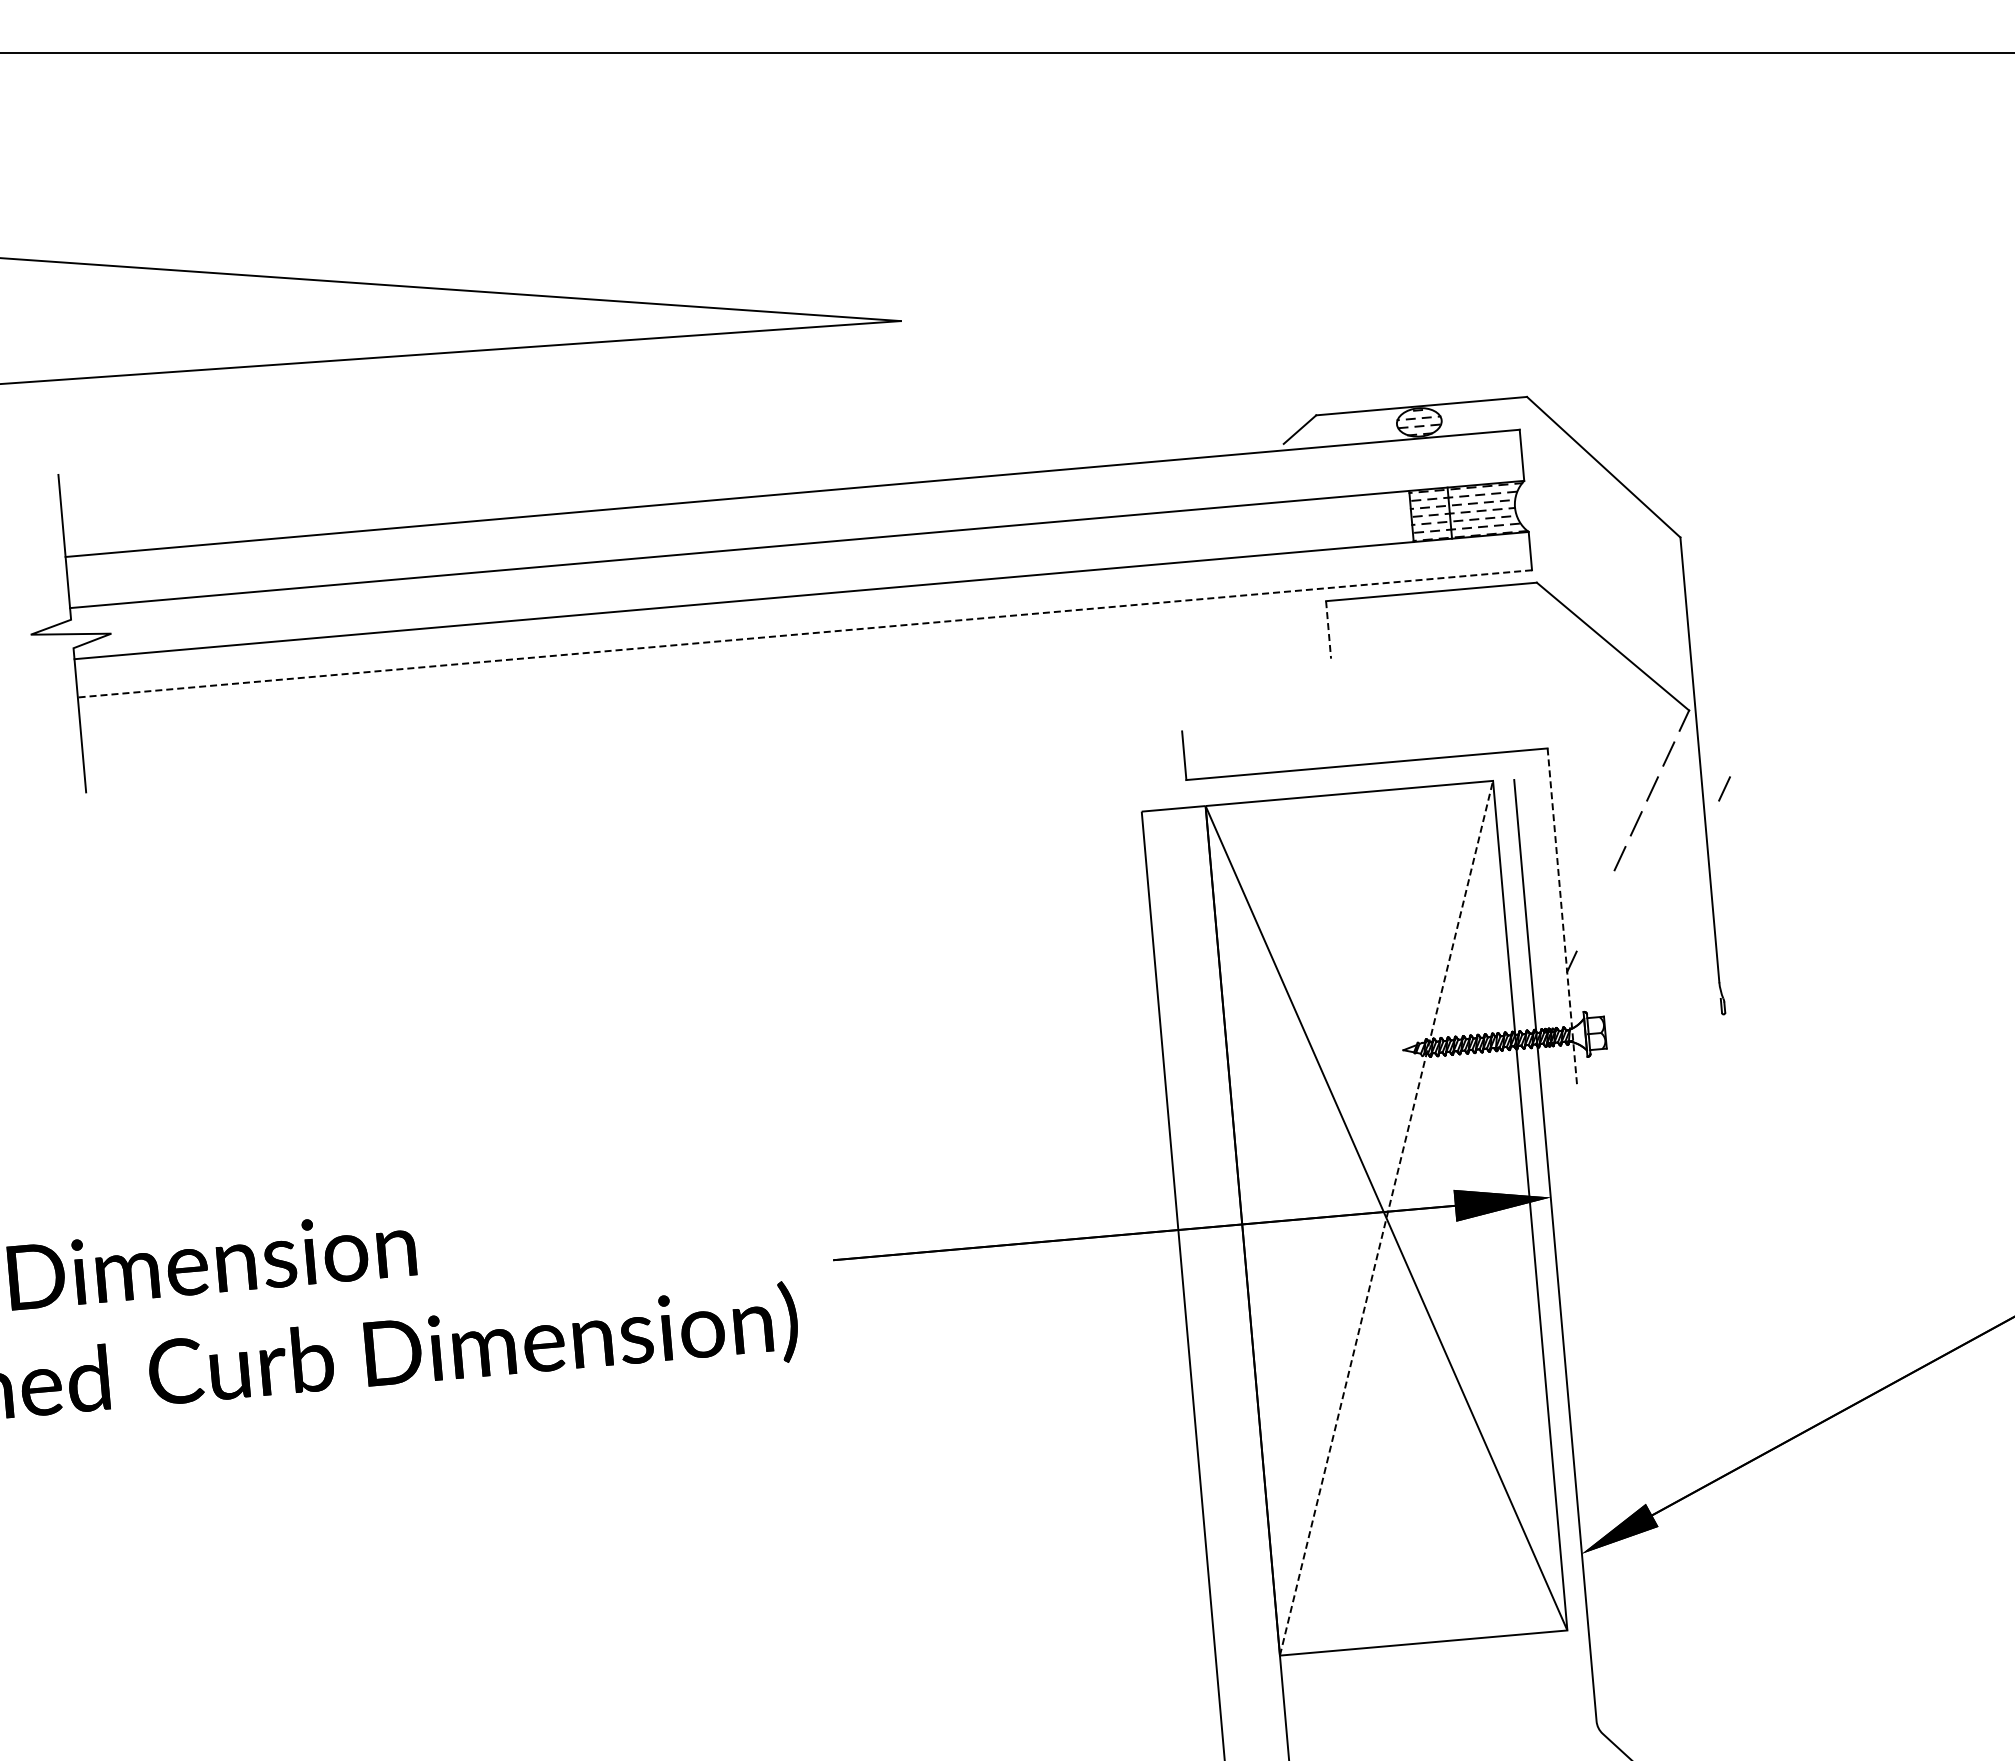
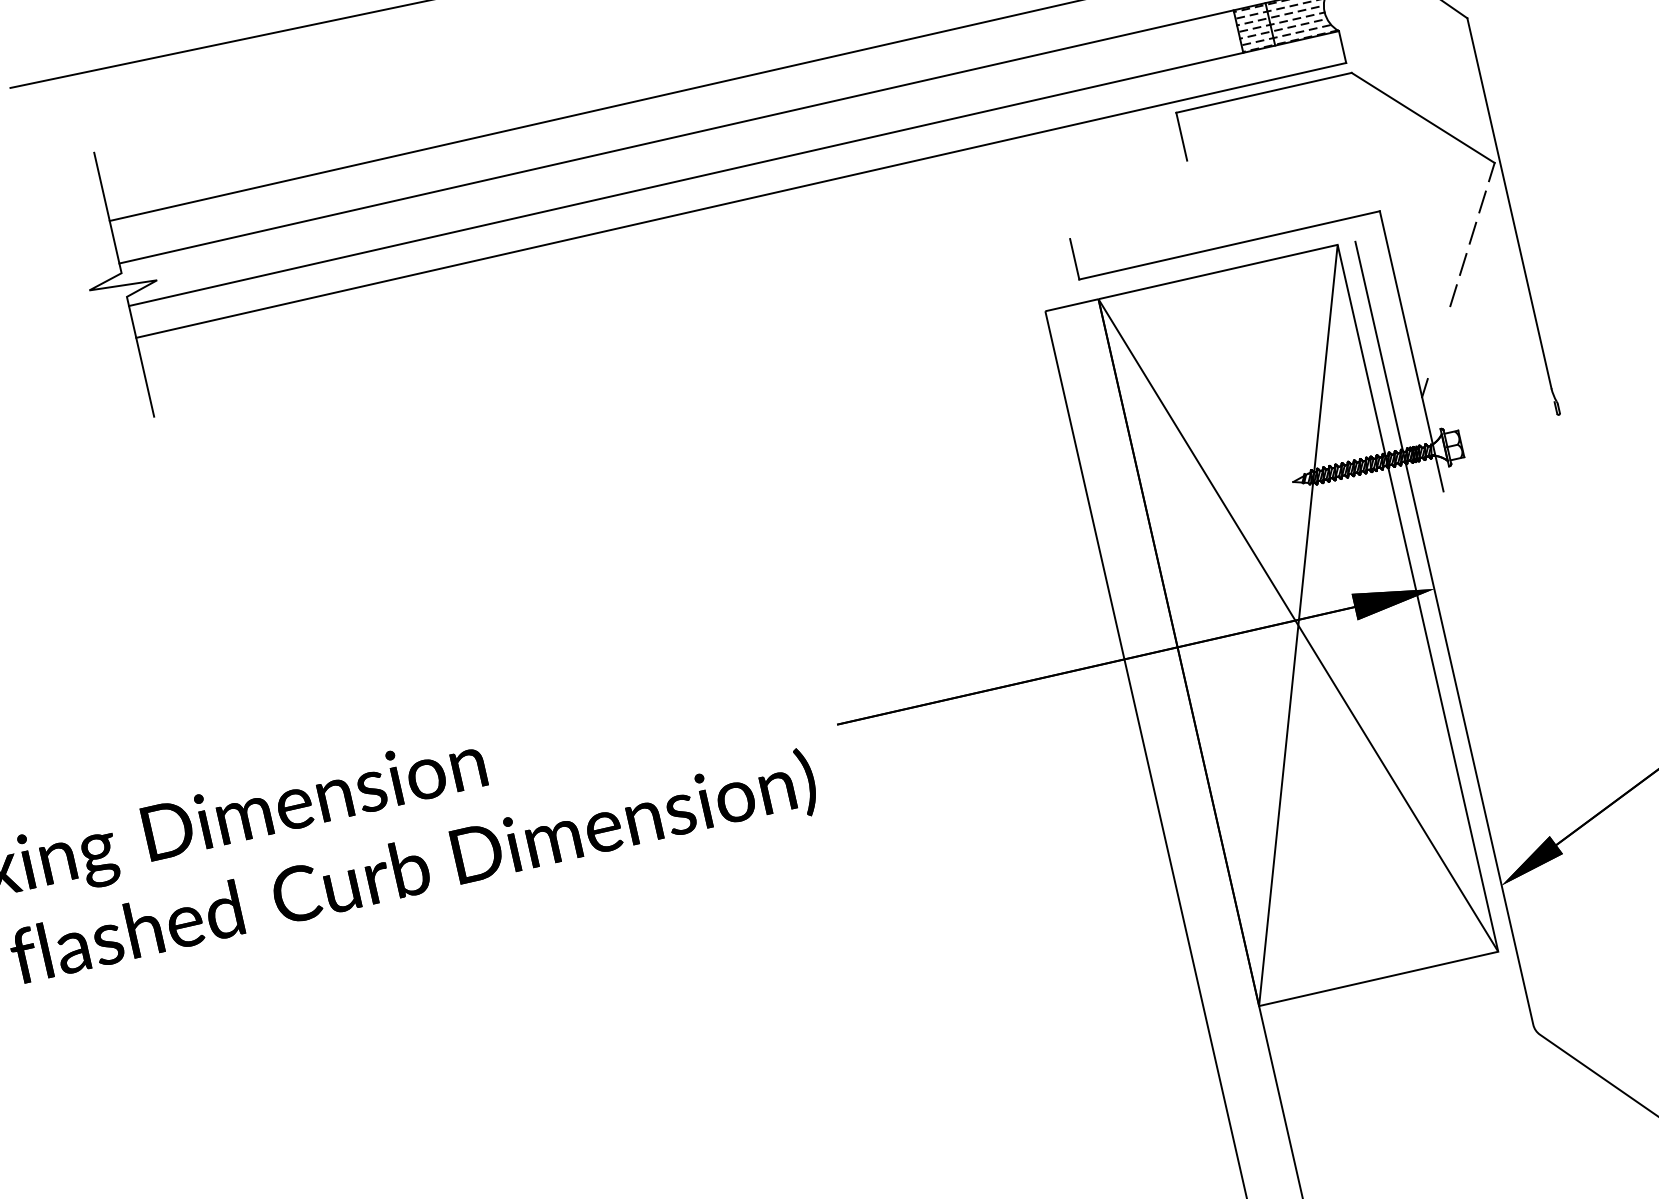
line: (1328, 629) -> (1181, 136), dashed -> solid
line: (804, 633) -> (740, 200), dashed -> solid
line: (1724, 788) -> (1533, 224), removed
line: (1562, 917) -> (1411, 351), dashed -> solid
line: (1386, 1217) -> (1298, 624), dashed -> solid

